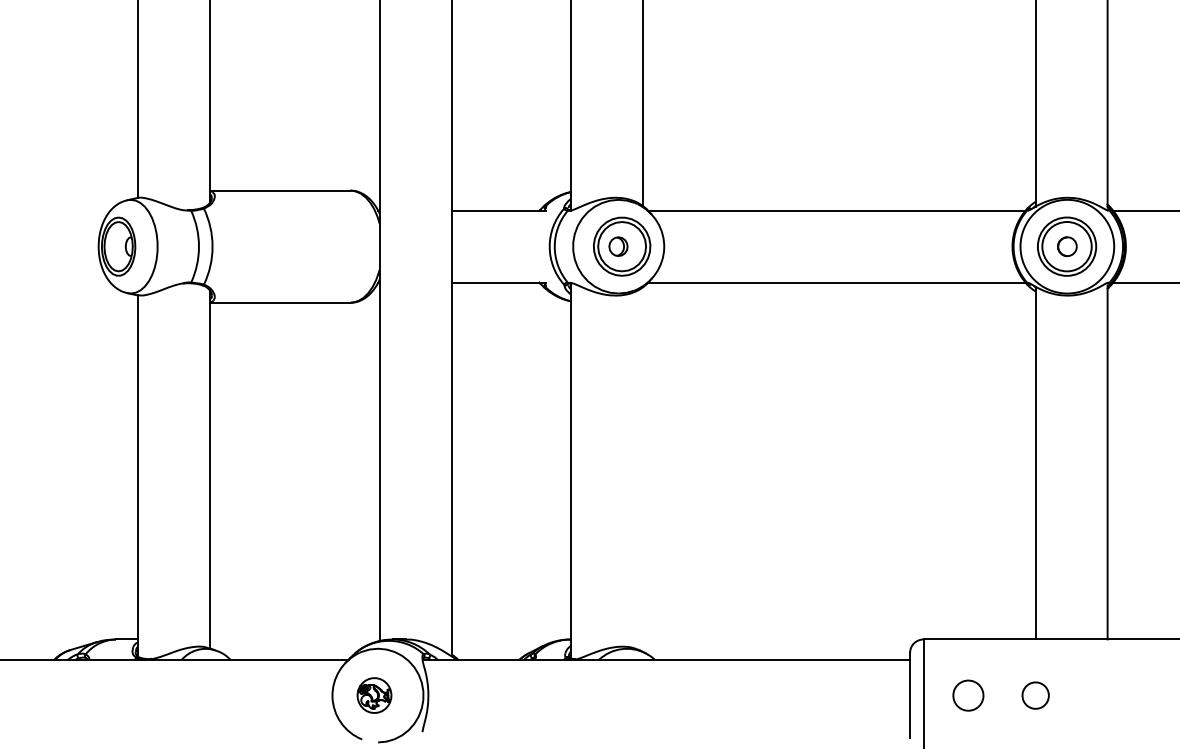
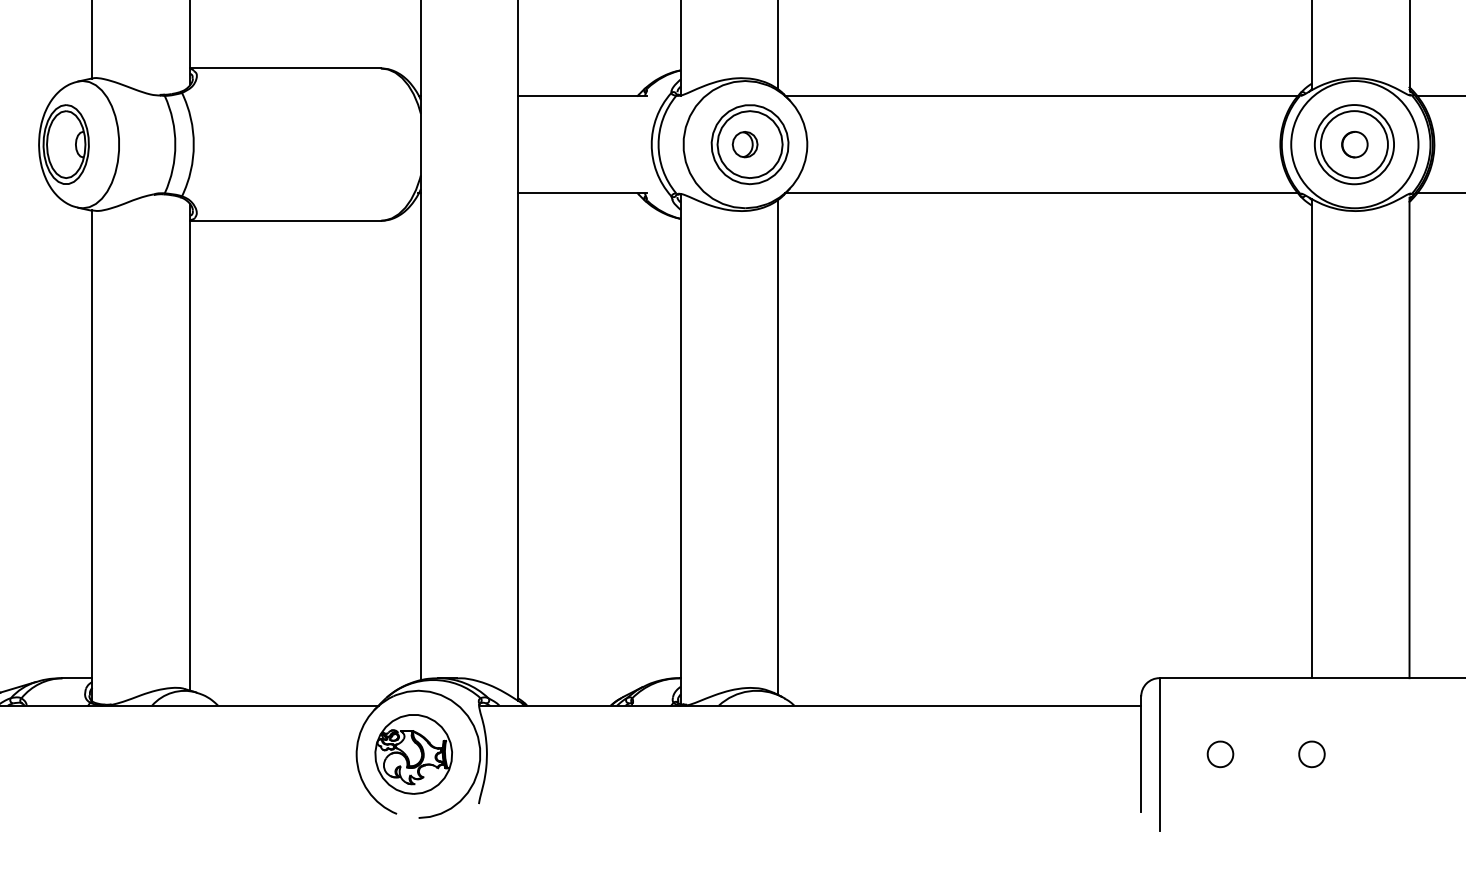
line: (642, 469) -> (777, 447), added
part: (374, 695) -> (413, 754), size x1.67
part: (968, 695) -> (1220, 754), size x0.62
part: (1035, 695) -> (1311, 754), size x0.71

